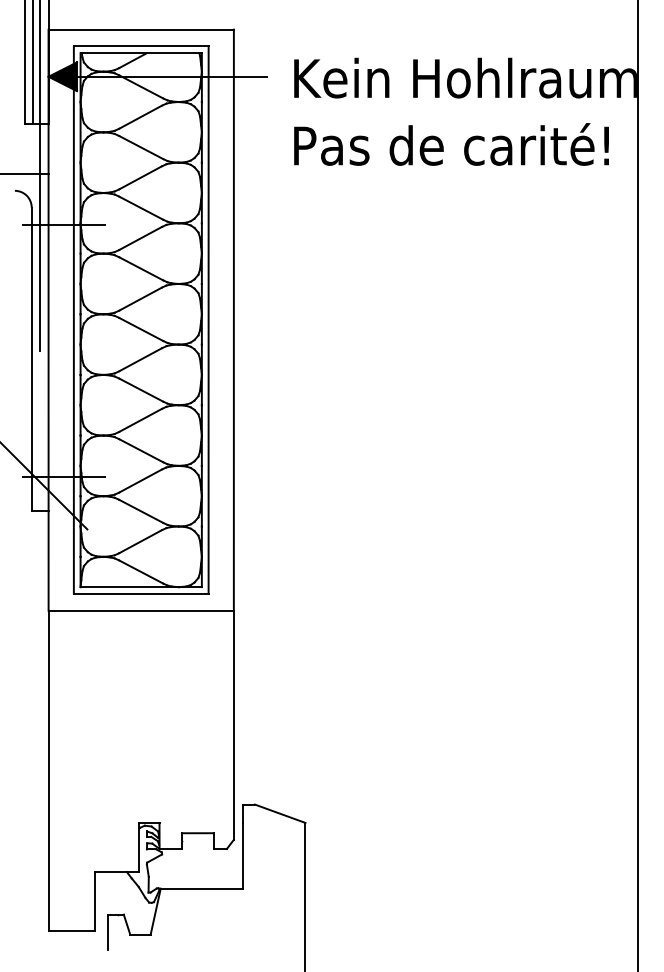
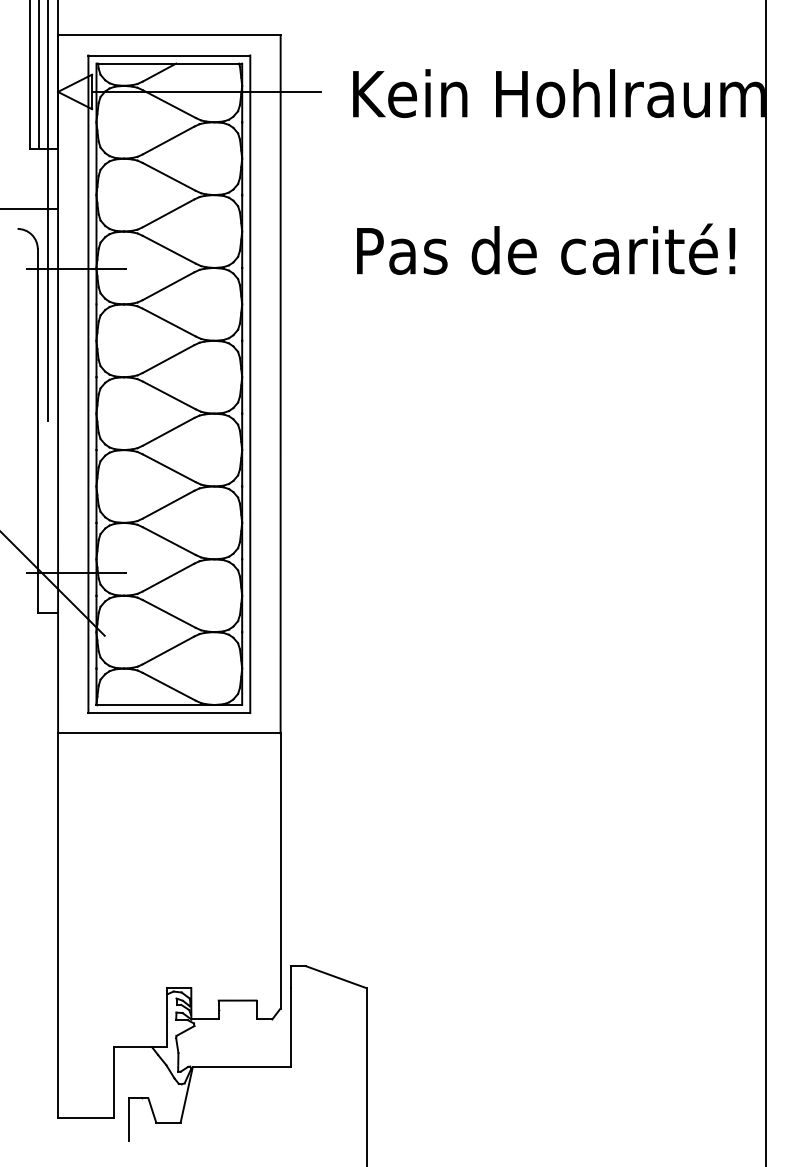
fill: (63, 76) -> (75, 91), removed
text: (451, 143) -> (546, 248), moved

